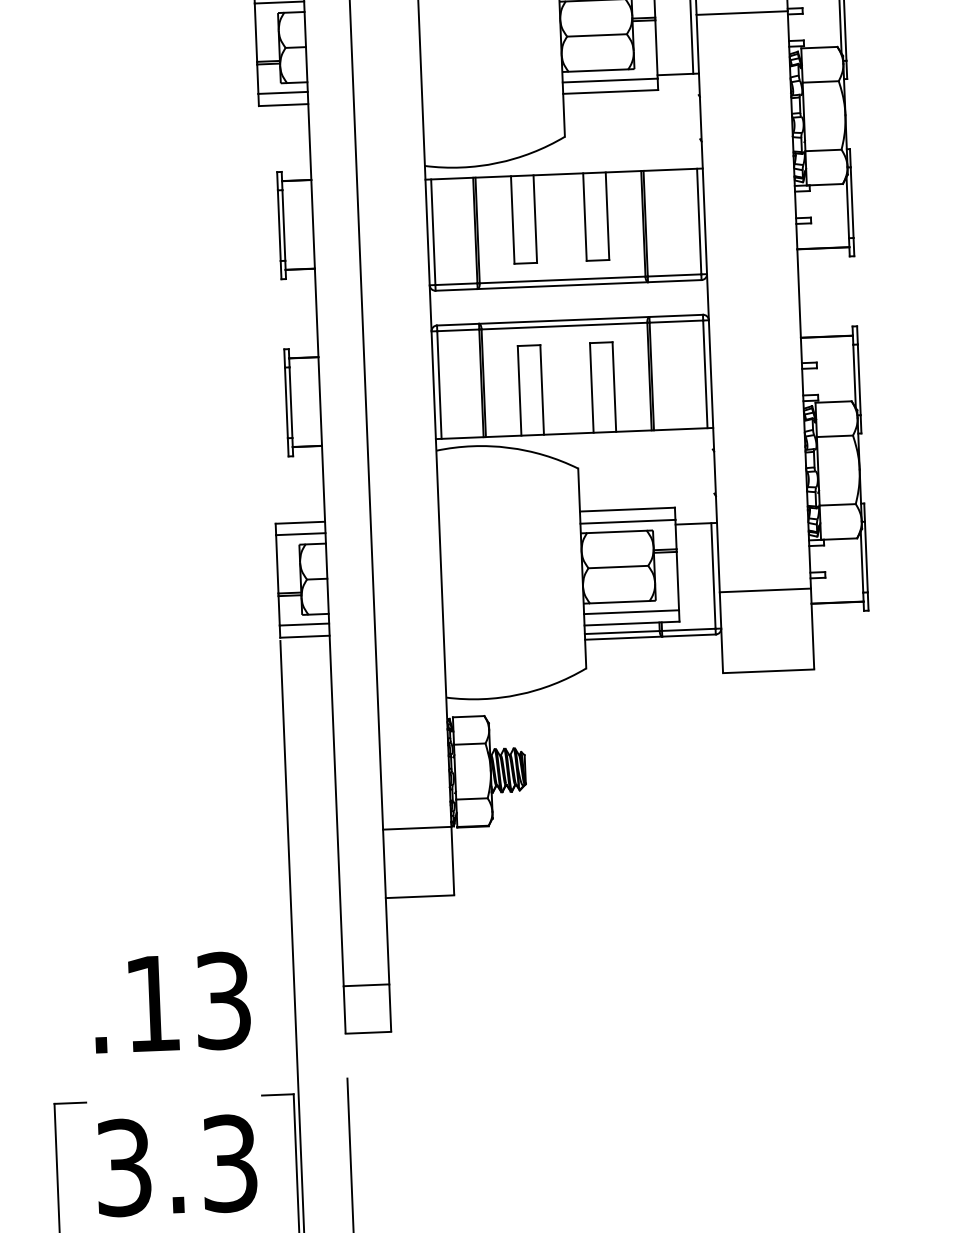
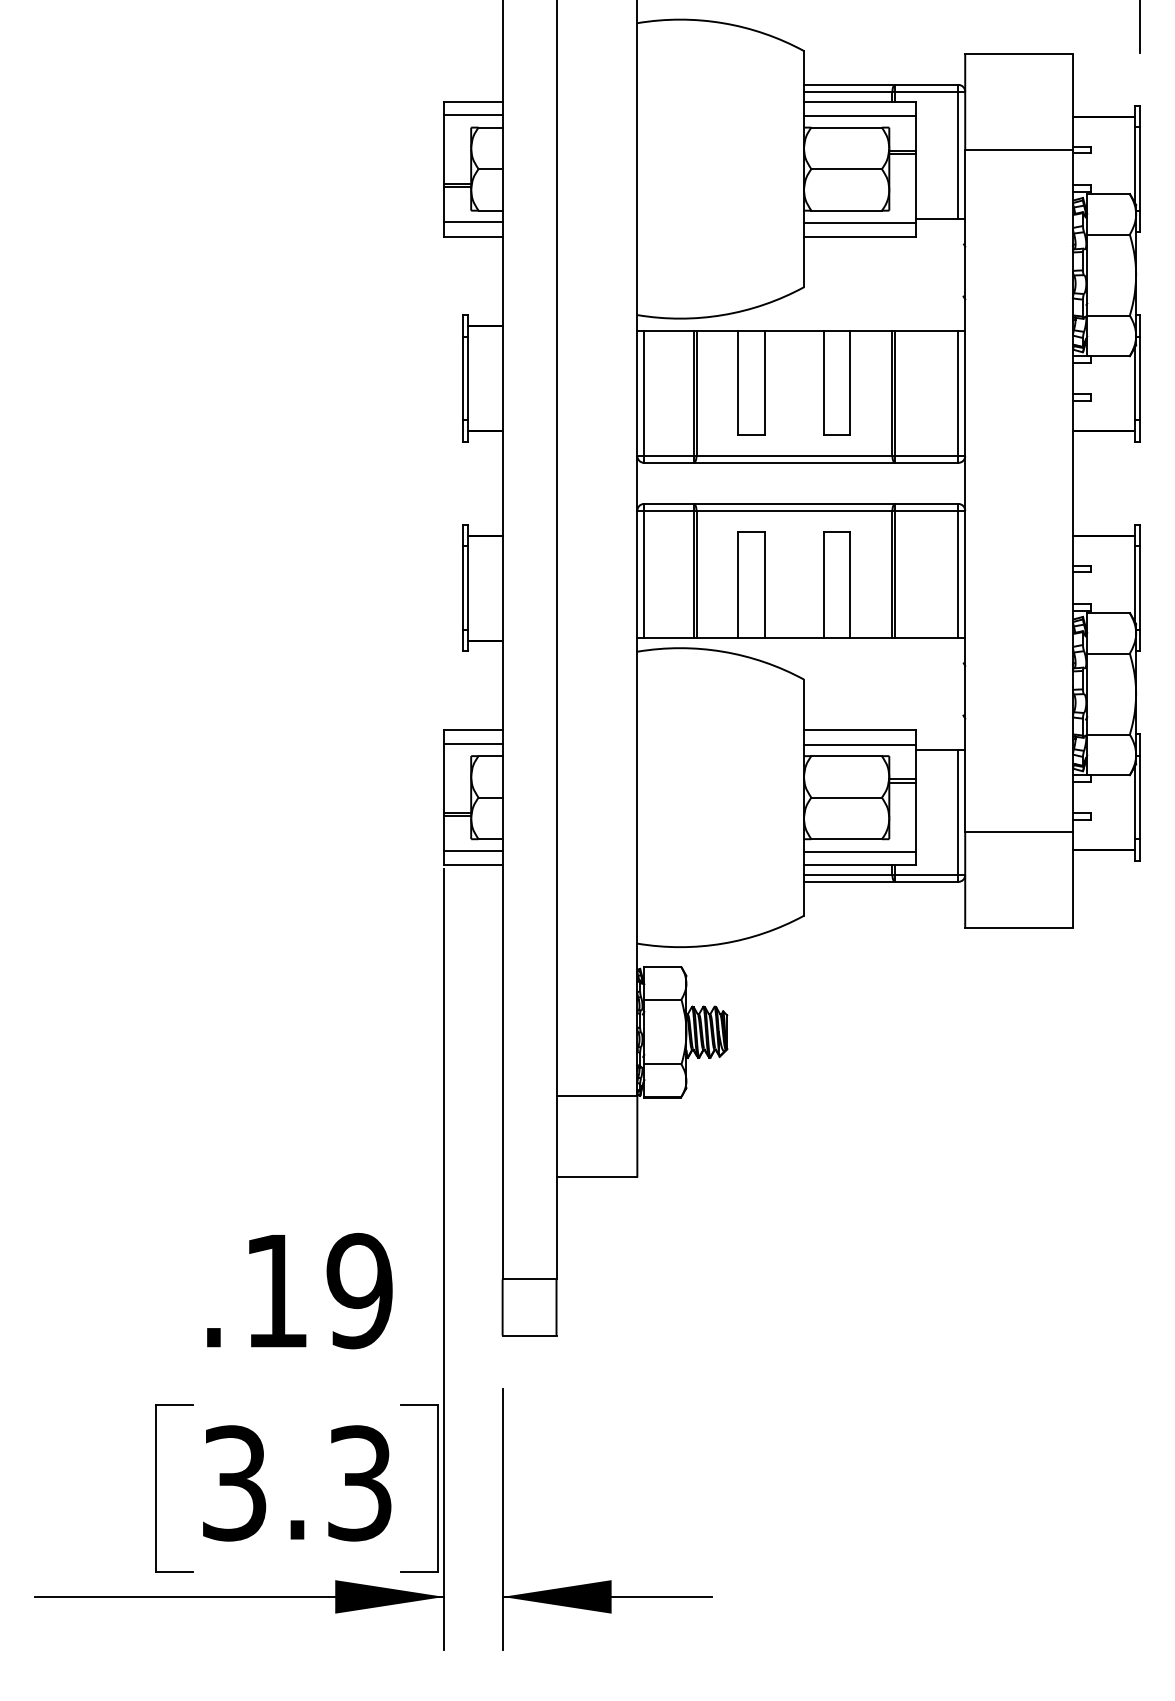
text: (223, 1001) -> (359, 1291), .13 -> .19

